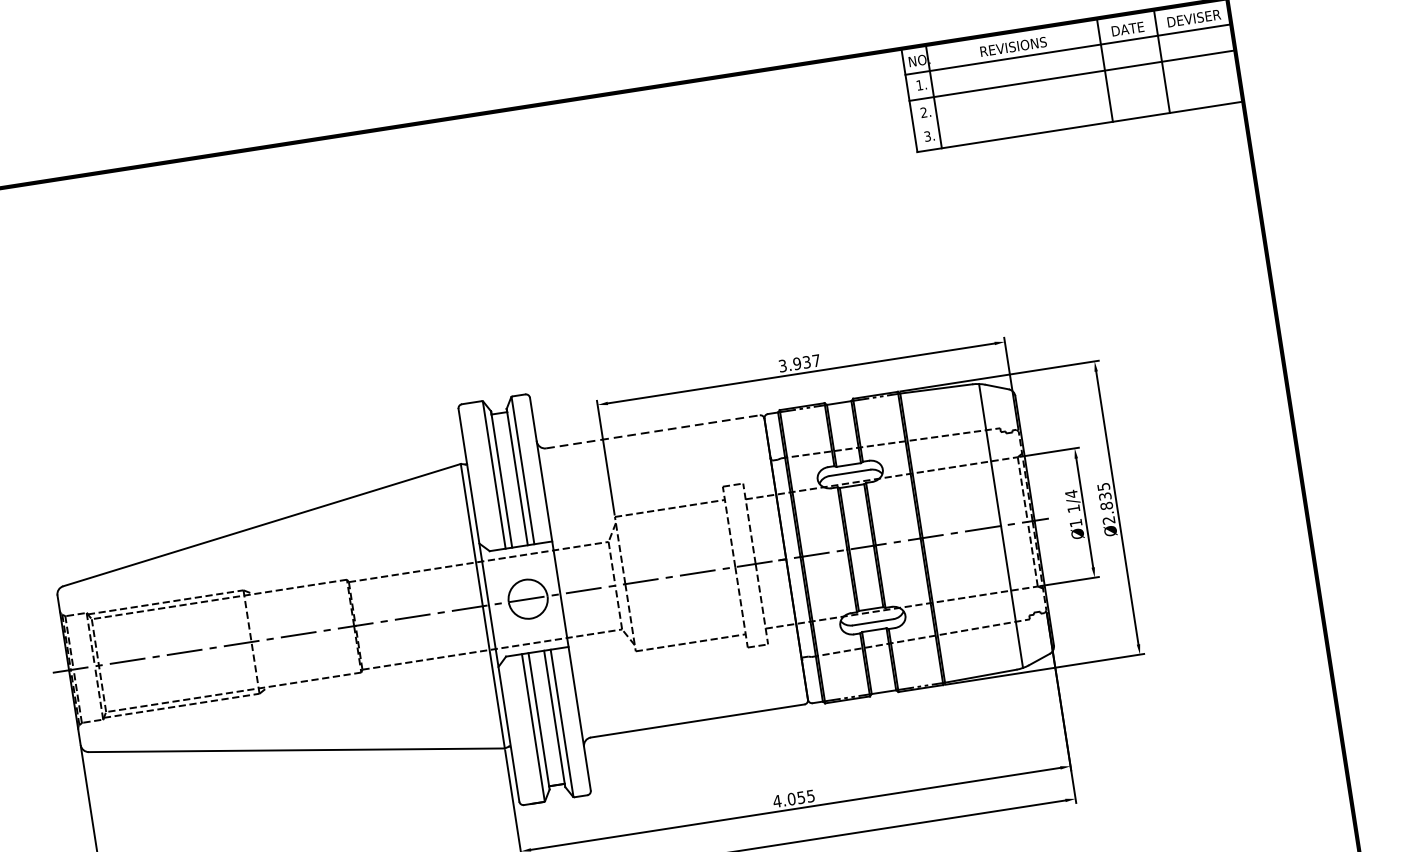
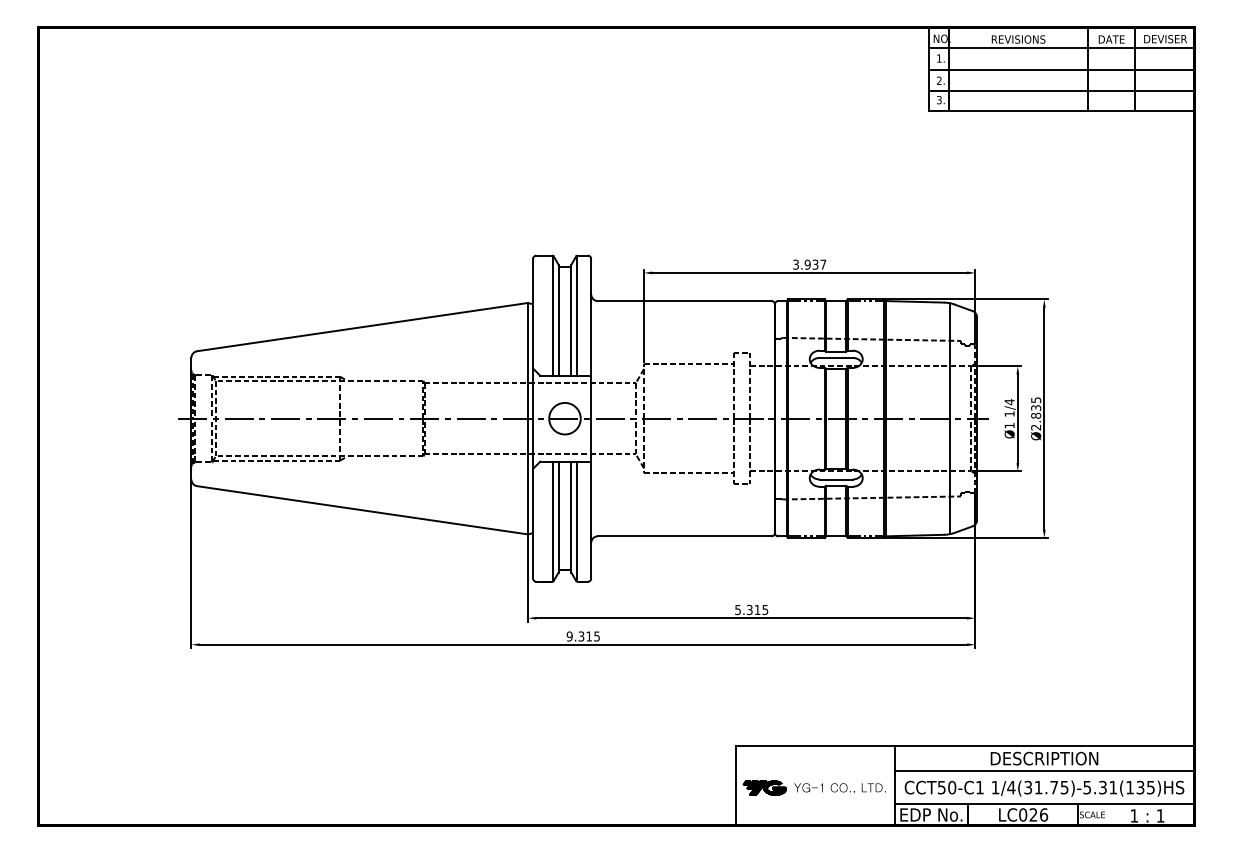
line: (1075, 101) -> (1061, 90), added
line: (652, 432) -> (684, 301), dashed -> solid
text: (788, 800) -> (747, 610), 4.055 -> 5.315

